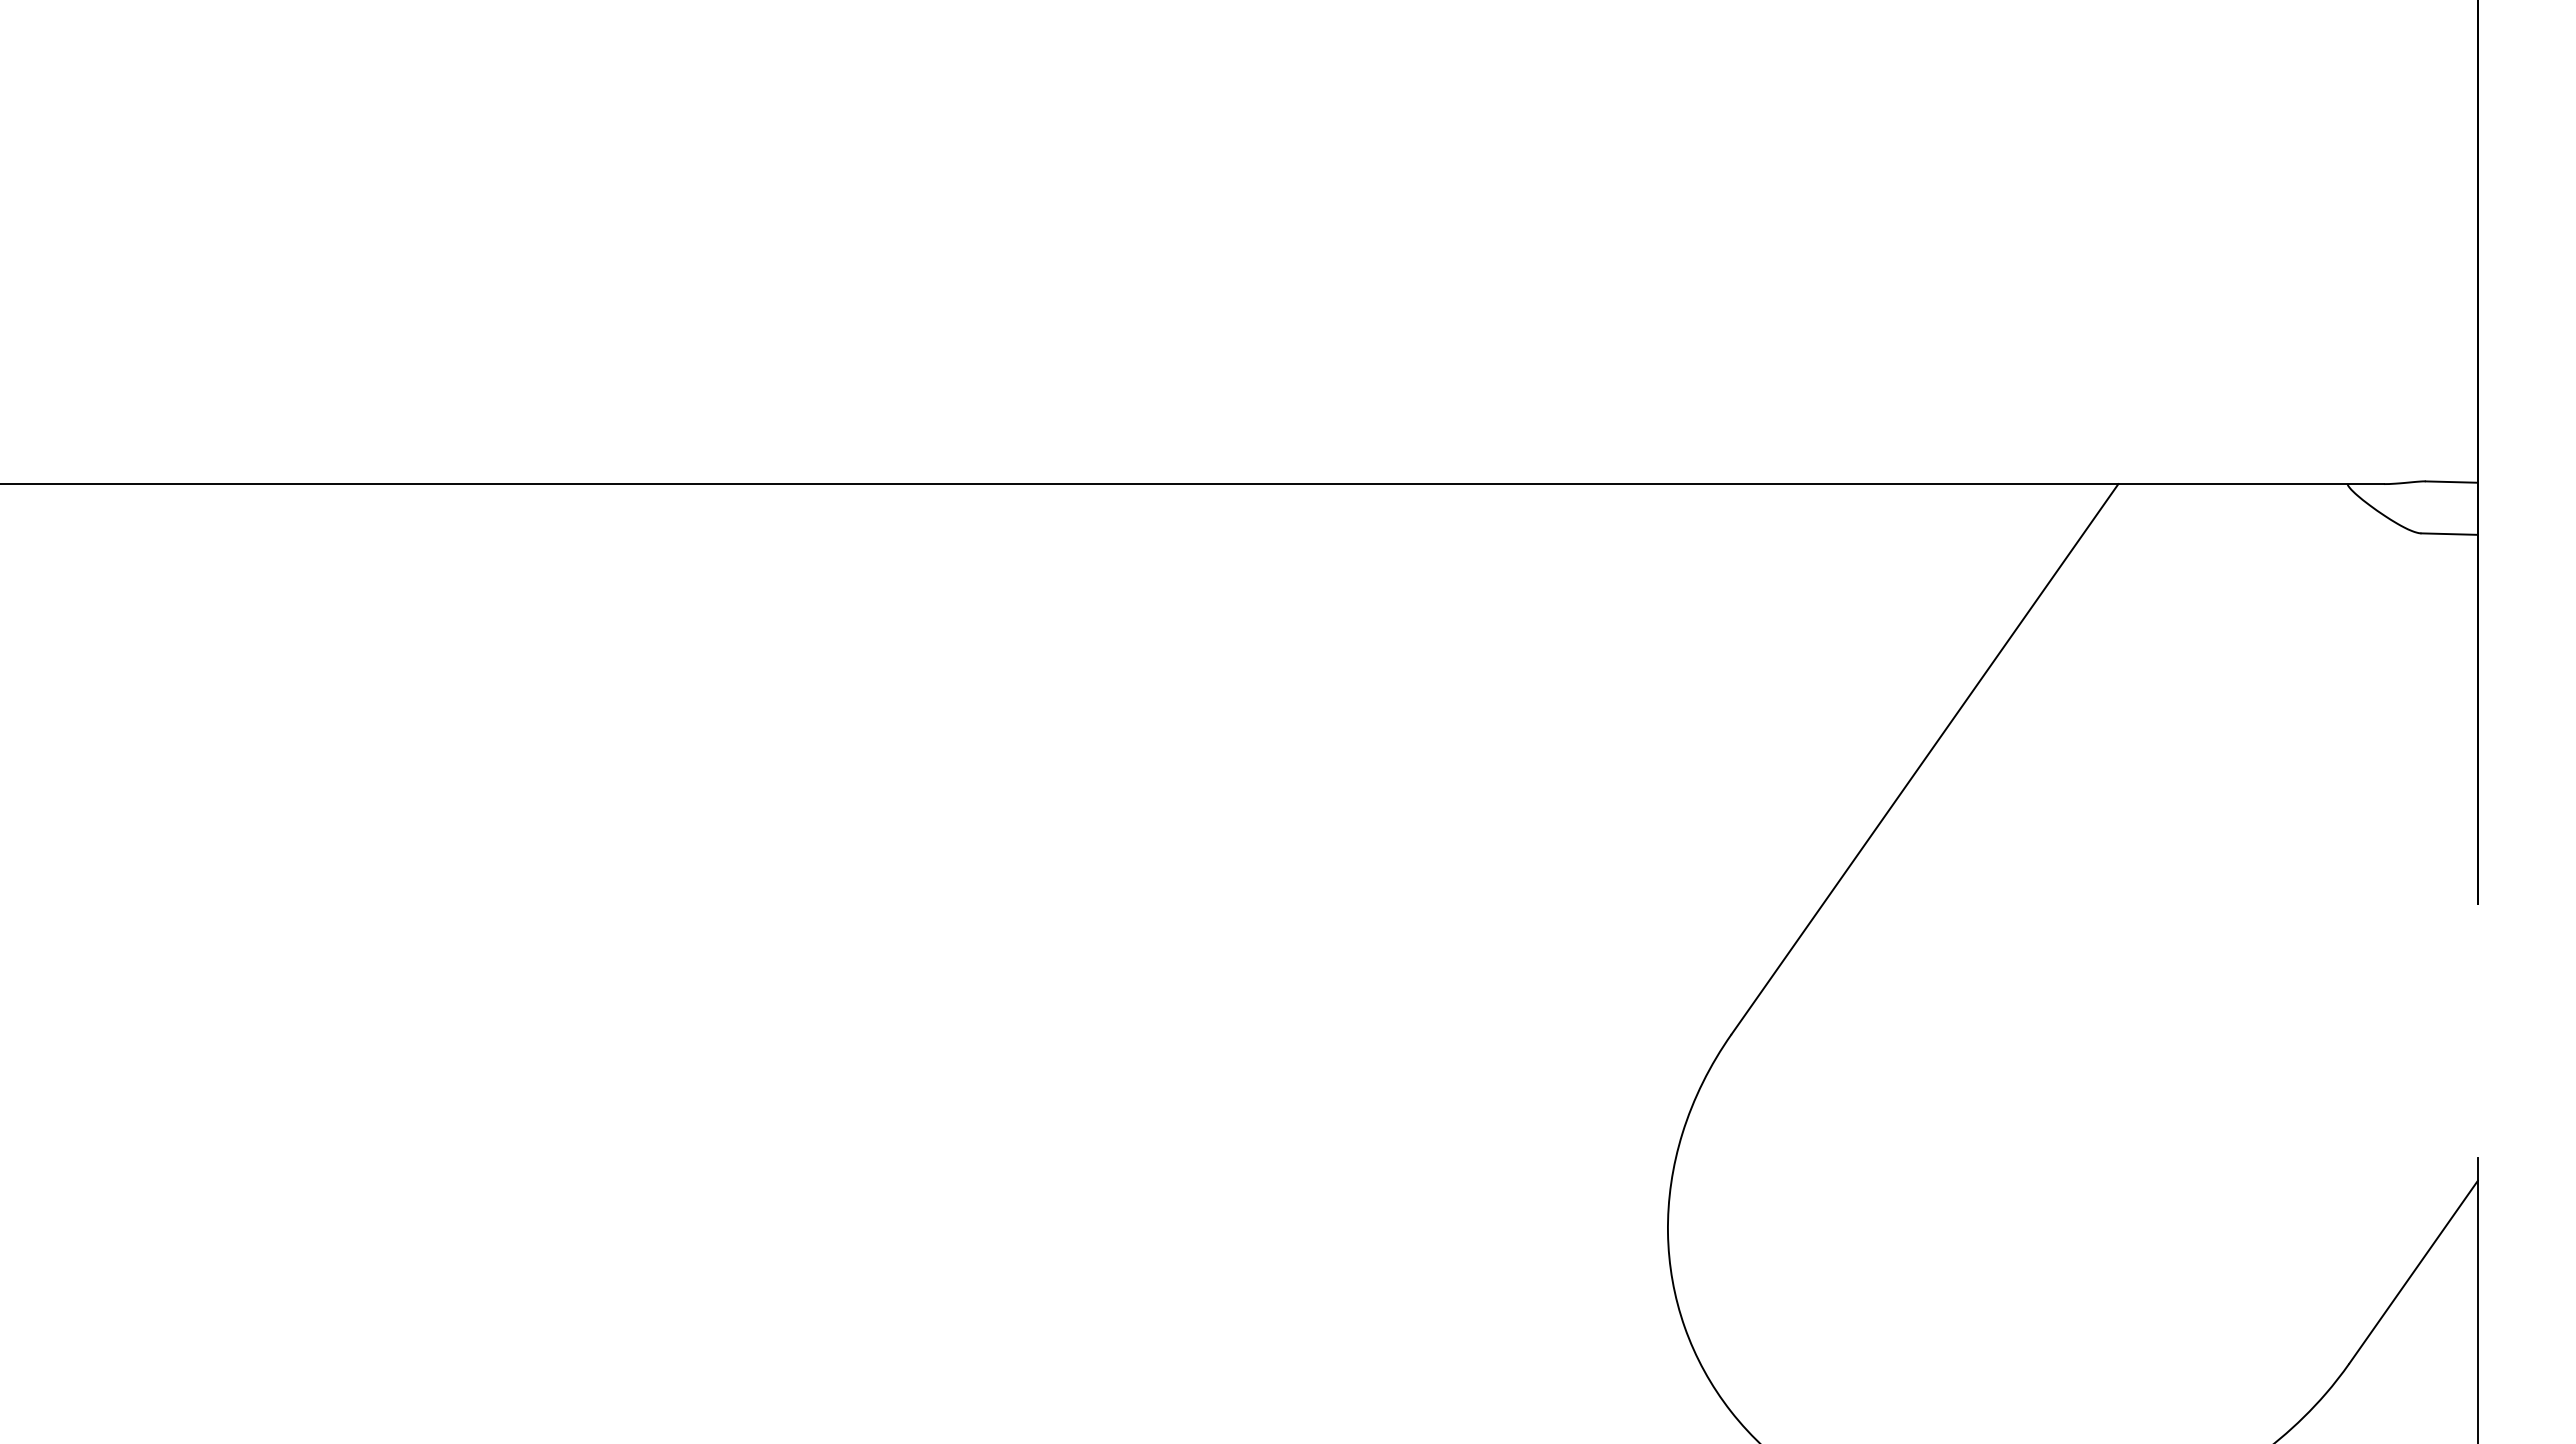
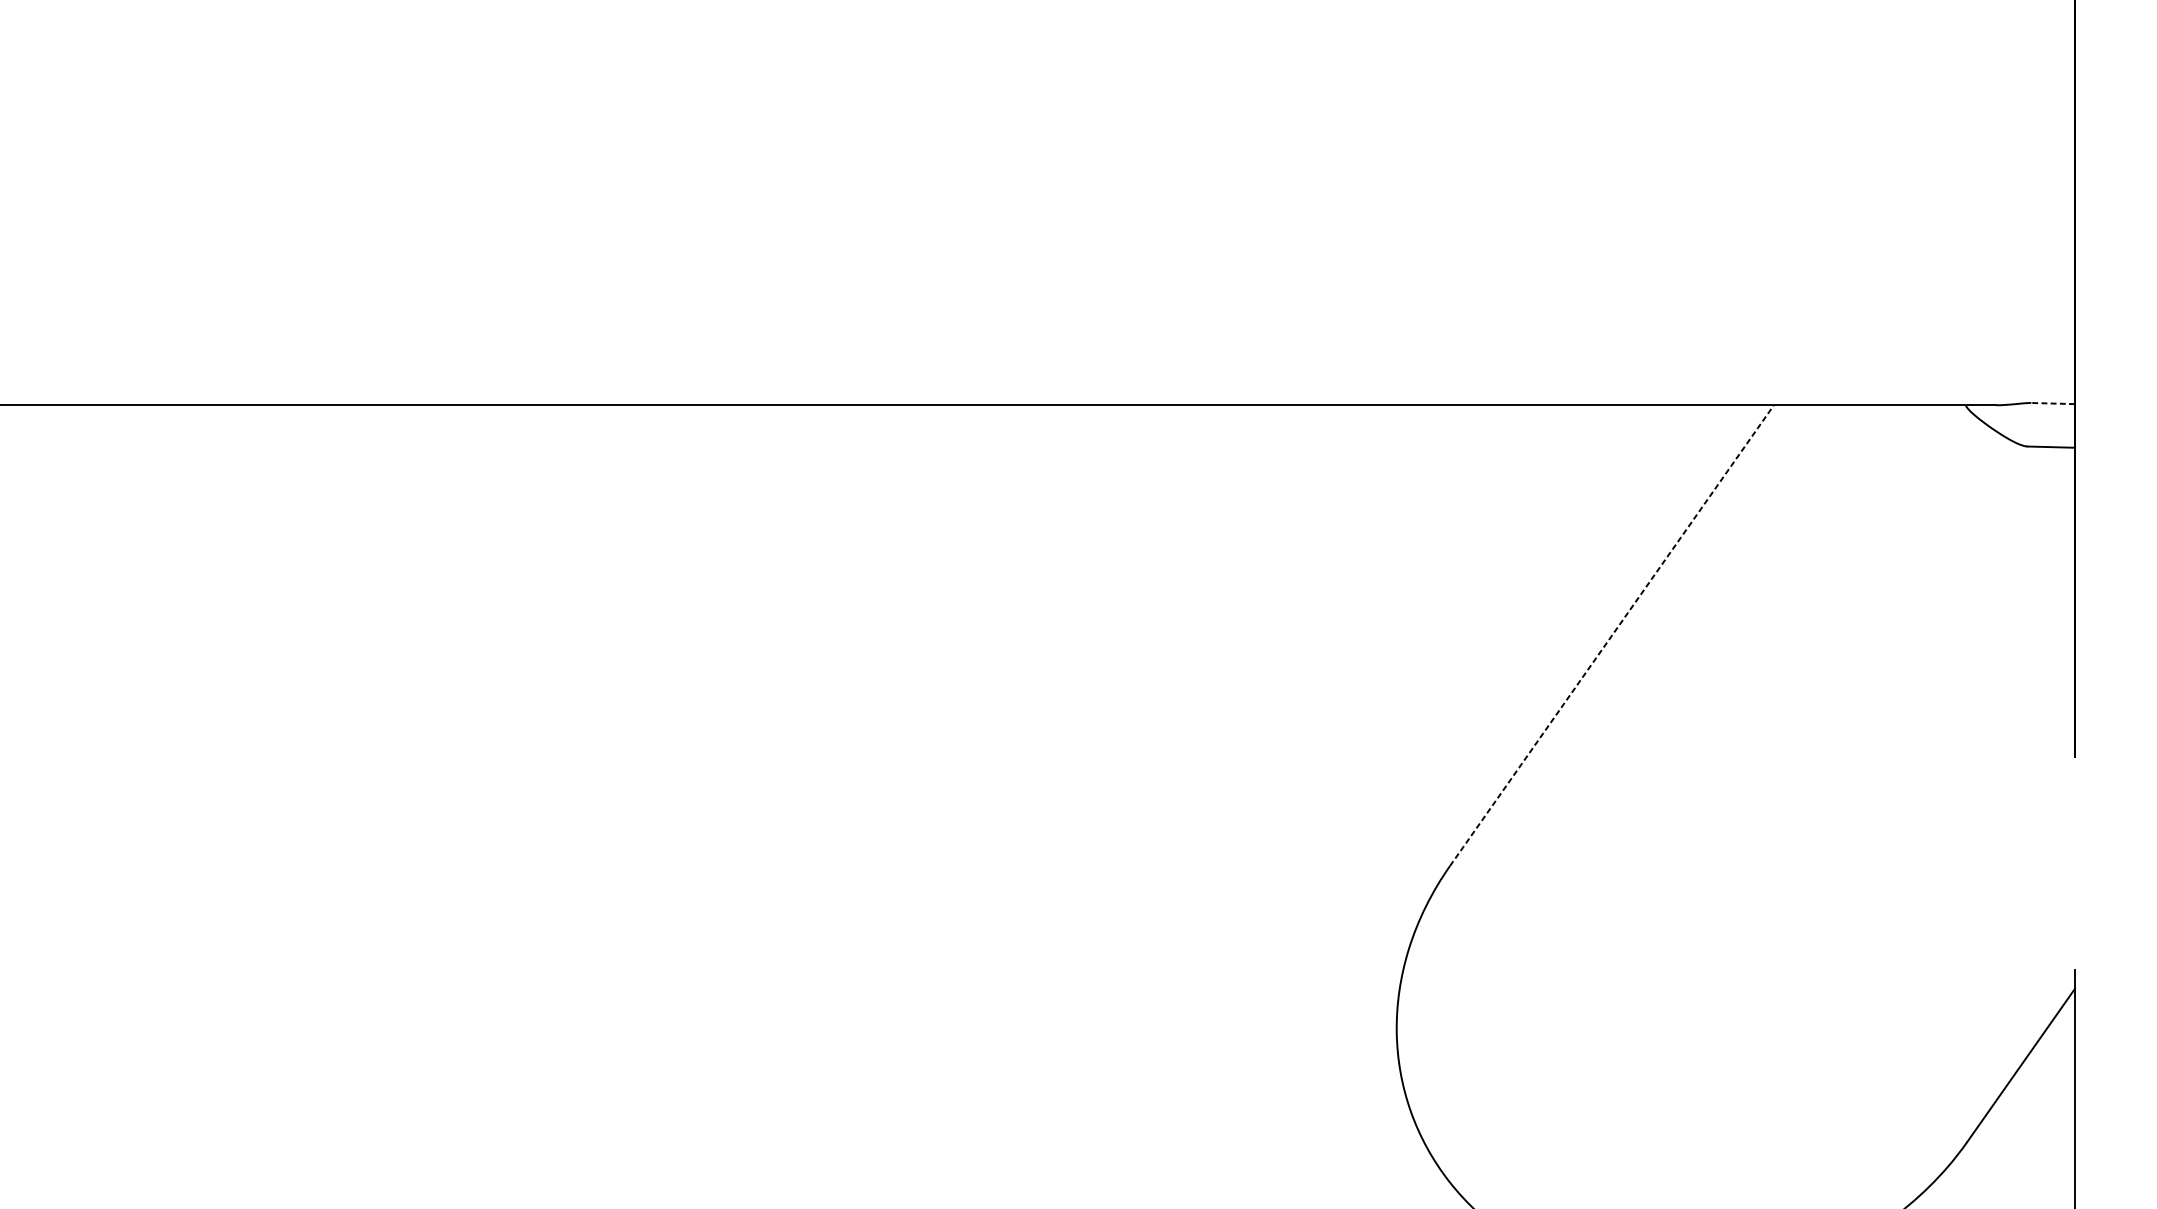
line: (2451, 482) -> (2052, 403), solid -> dashed
line: (1925, 758) -> (1612, 635), solid -> dashed

